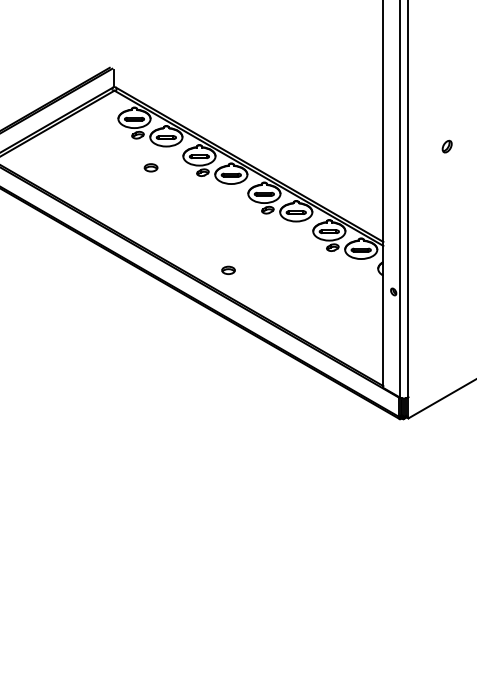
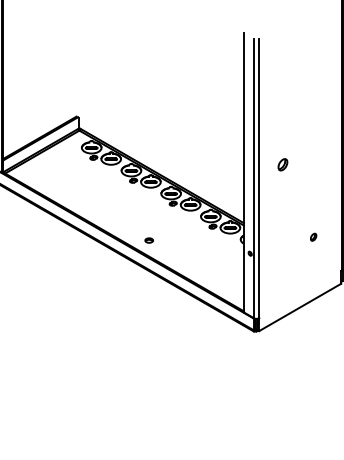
part: (446, 146) -> (282, 164), size x1.6
part: (150, 167) -> (101, 177), removed

